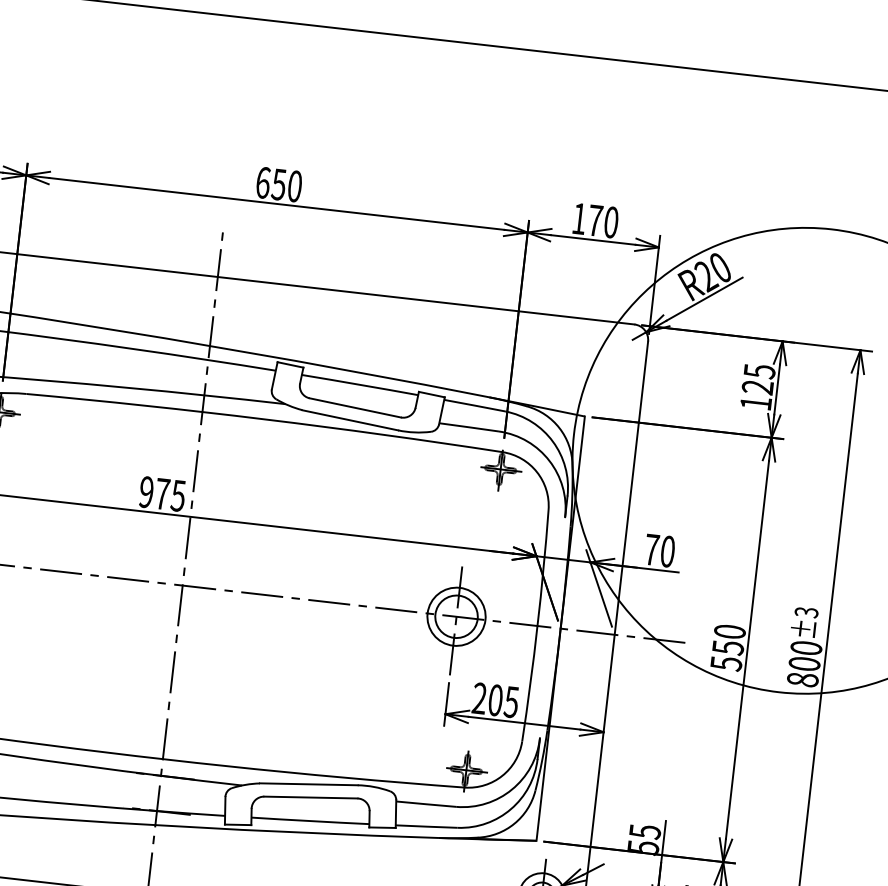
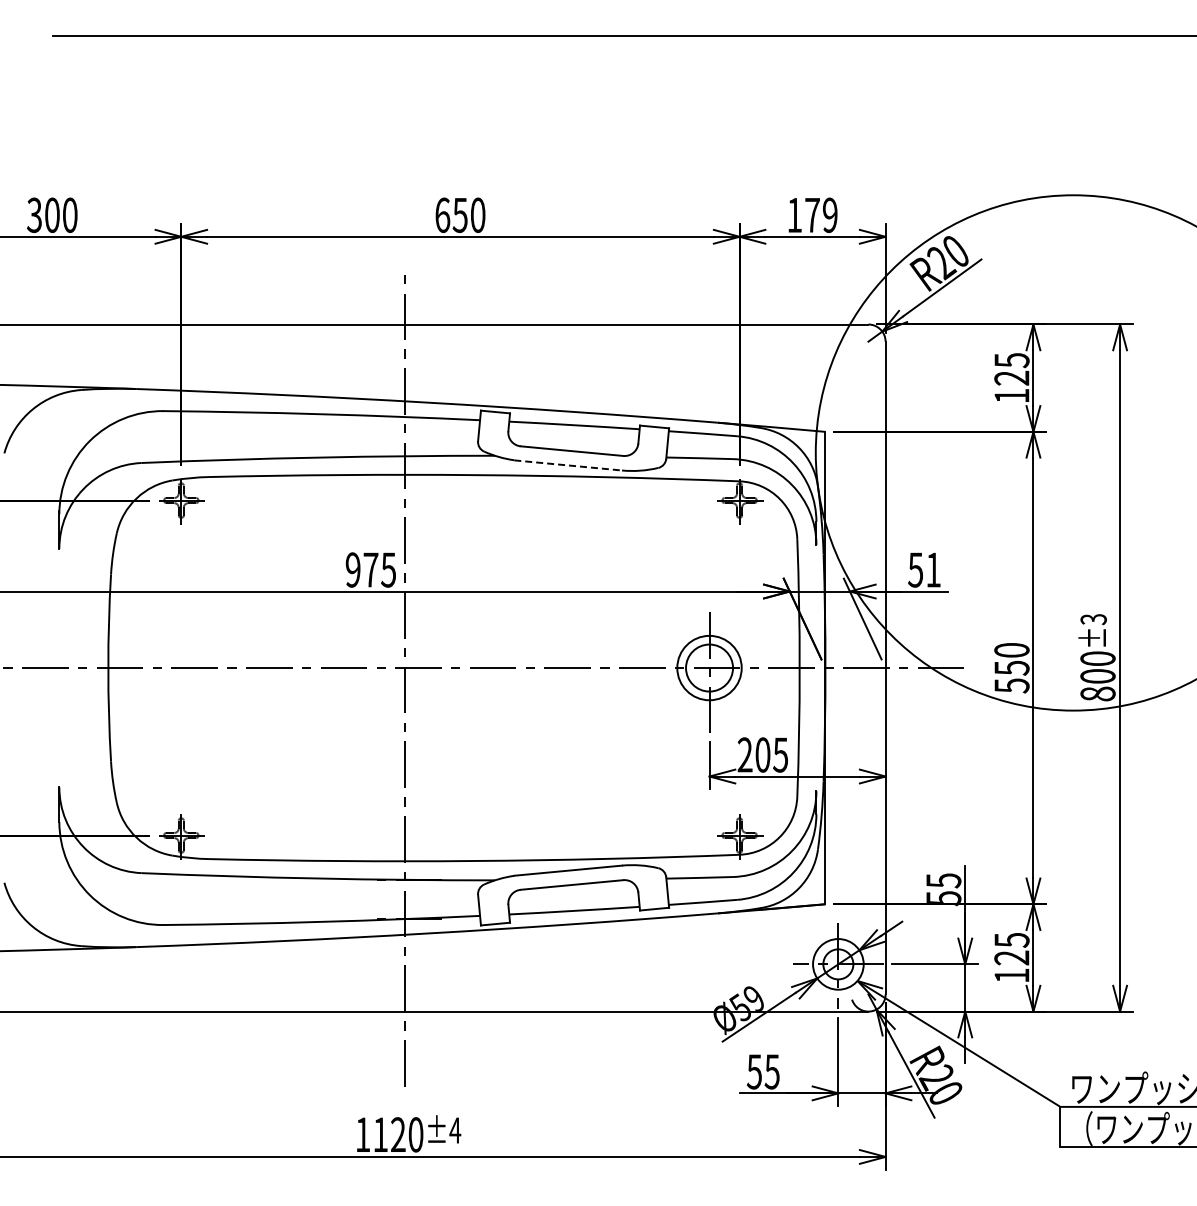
text: (611, 222) -> (830, 215), 170 -> 179
line: (350, 420) -> (568, 465), solid -> dashed
text: (659, 550) -> (924, 569), 70 -> 51

